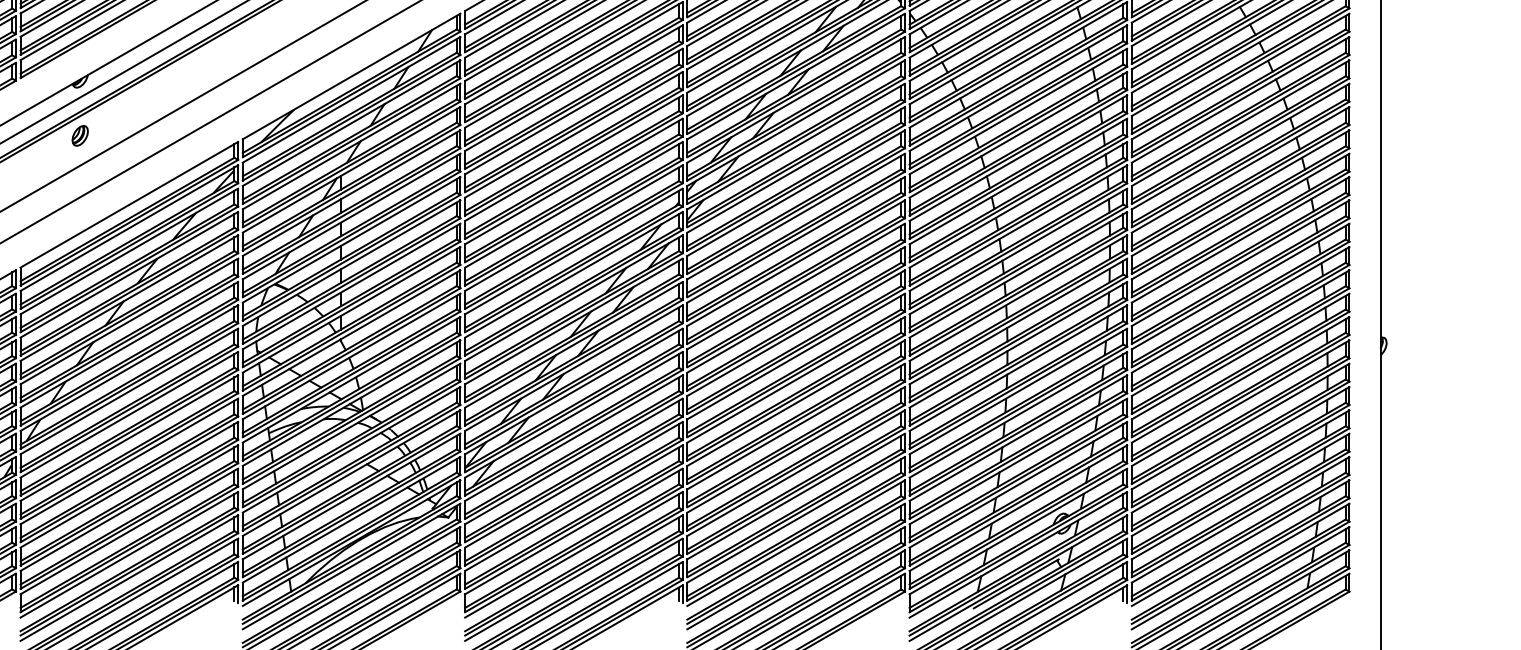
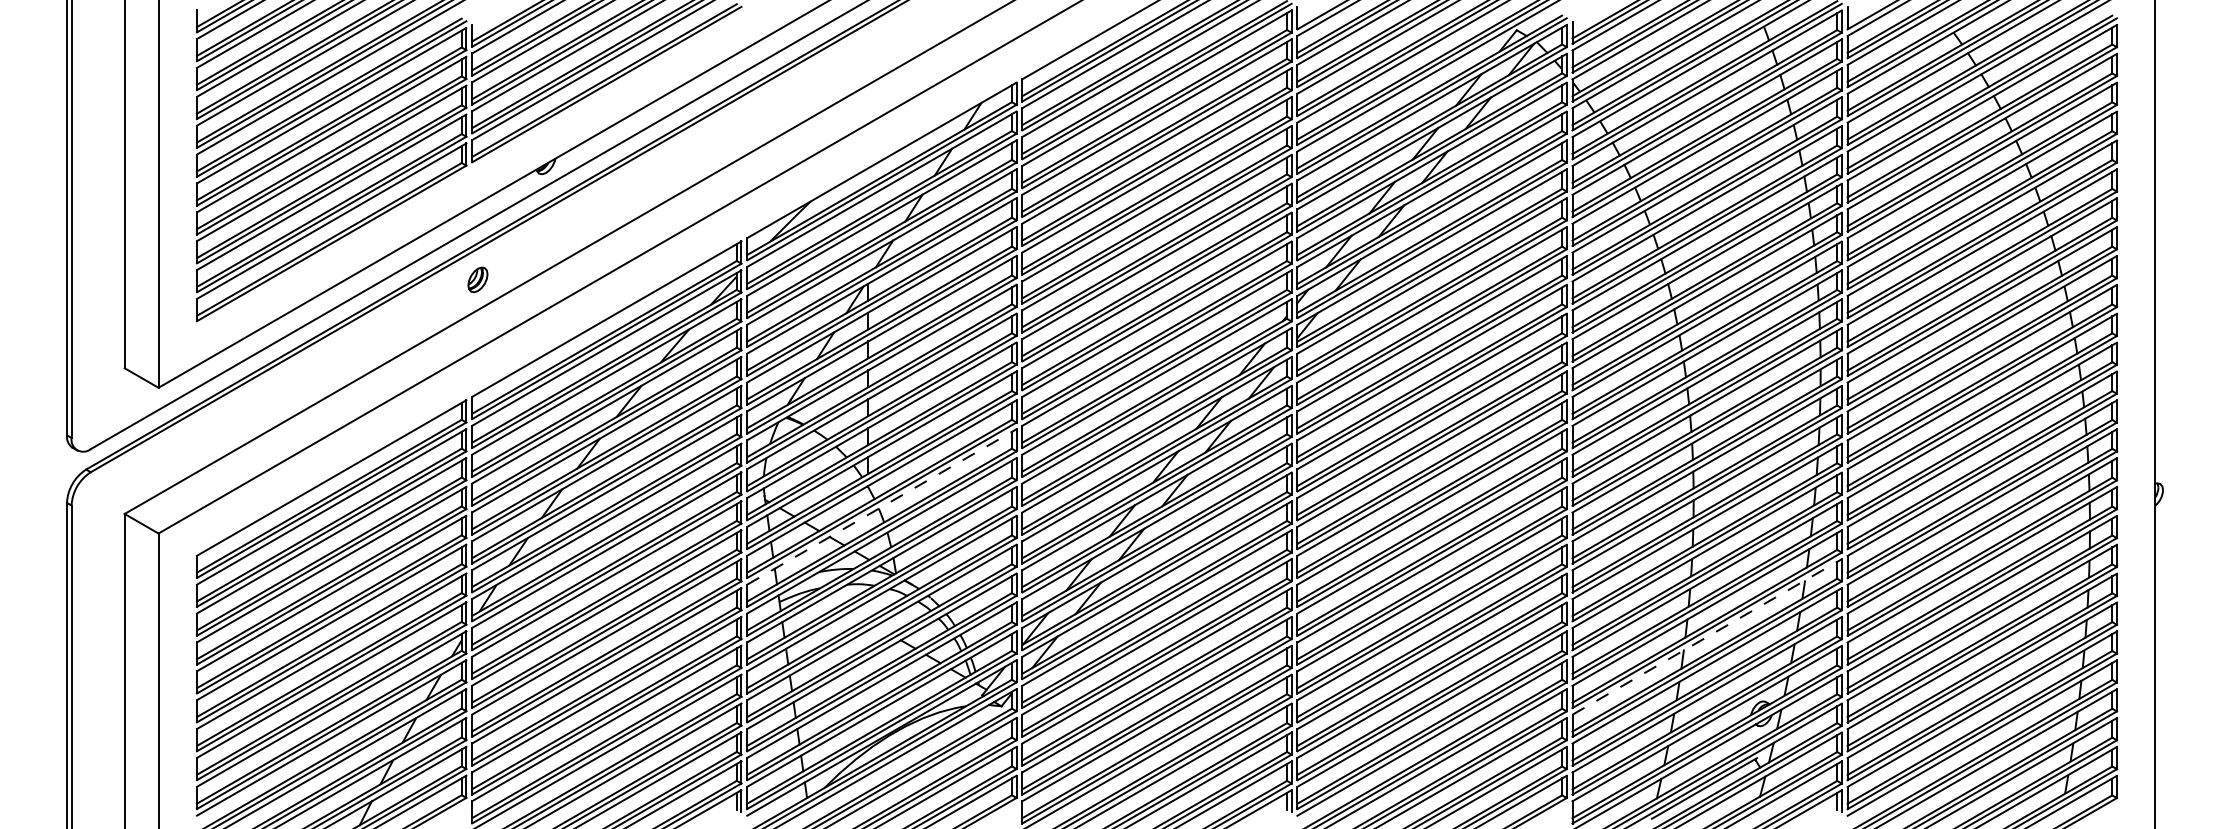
part: (79, 135) -> (477, 279), moved
line: (352, 356) -> (882, 506), solid -> dashed
line: (1018, 461) -> (1707, 636), solid -> dashed

